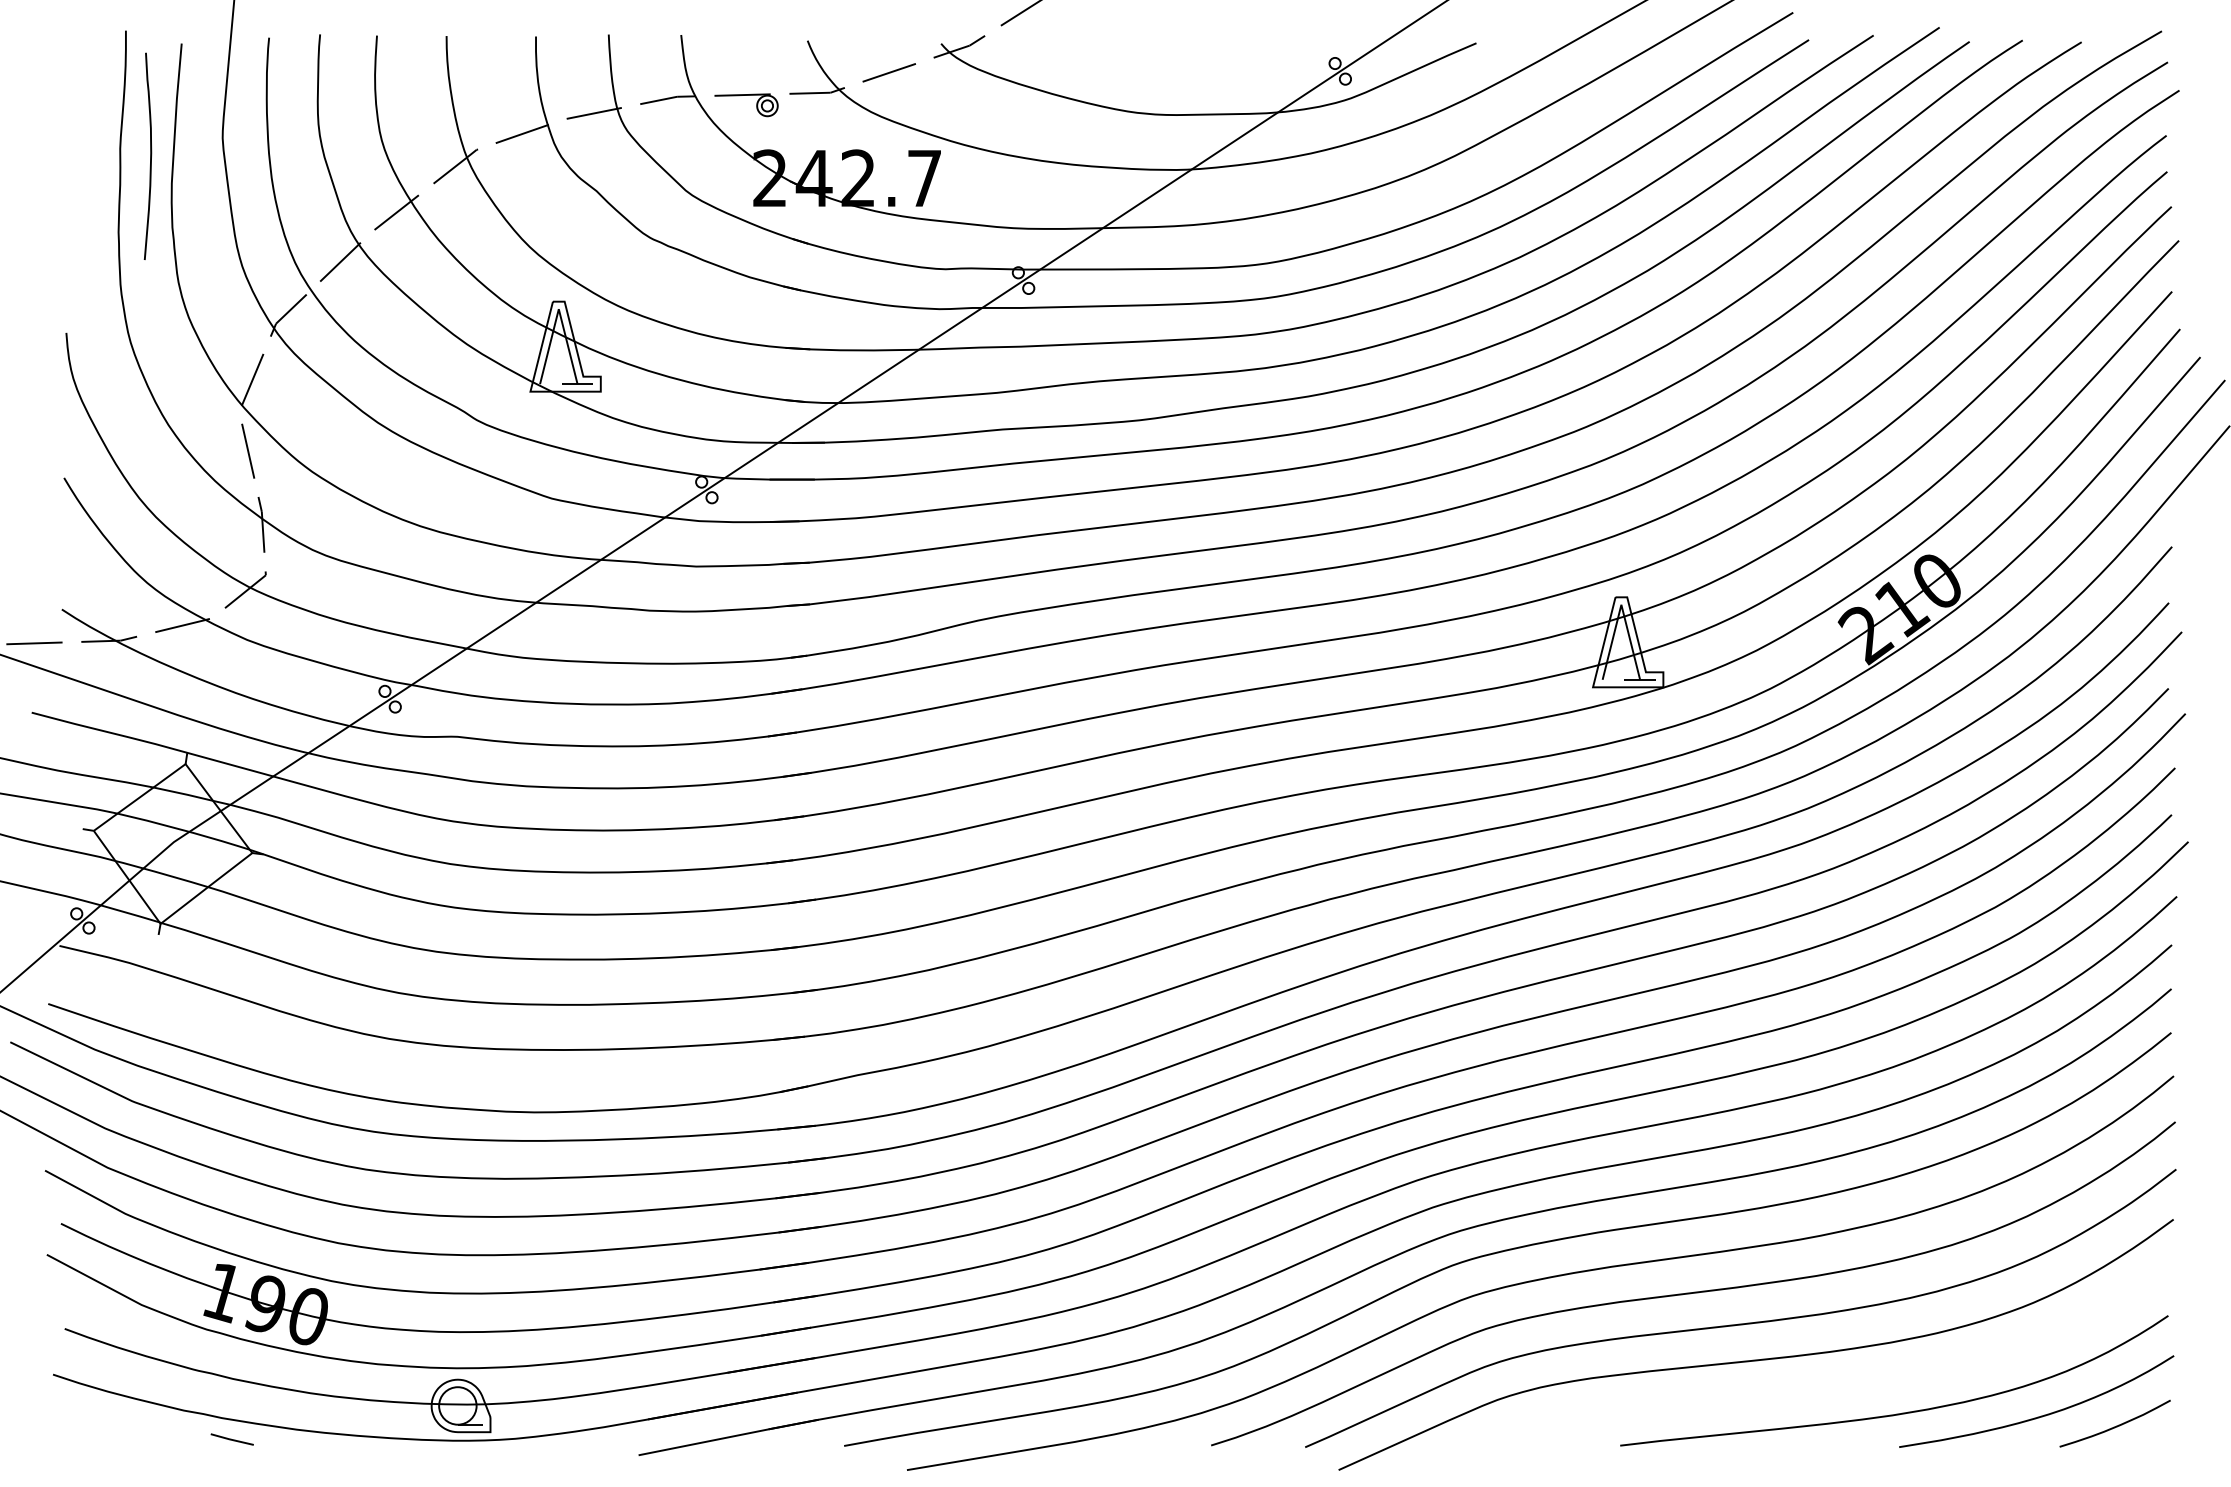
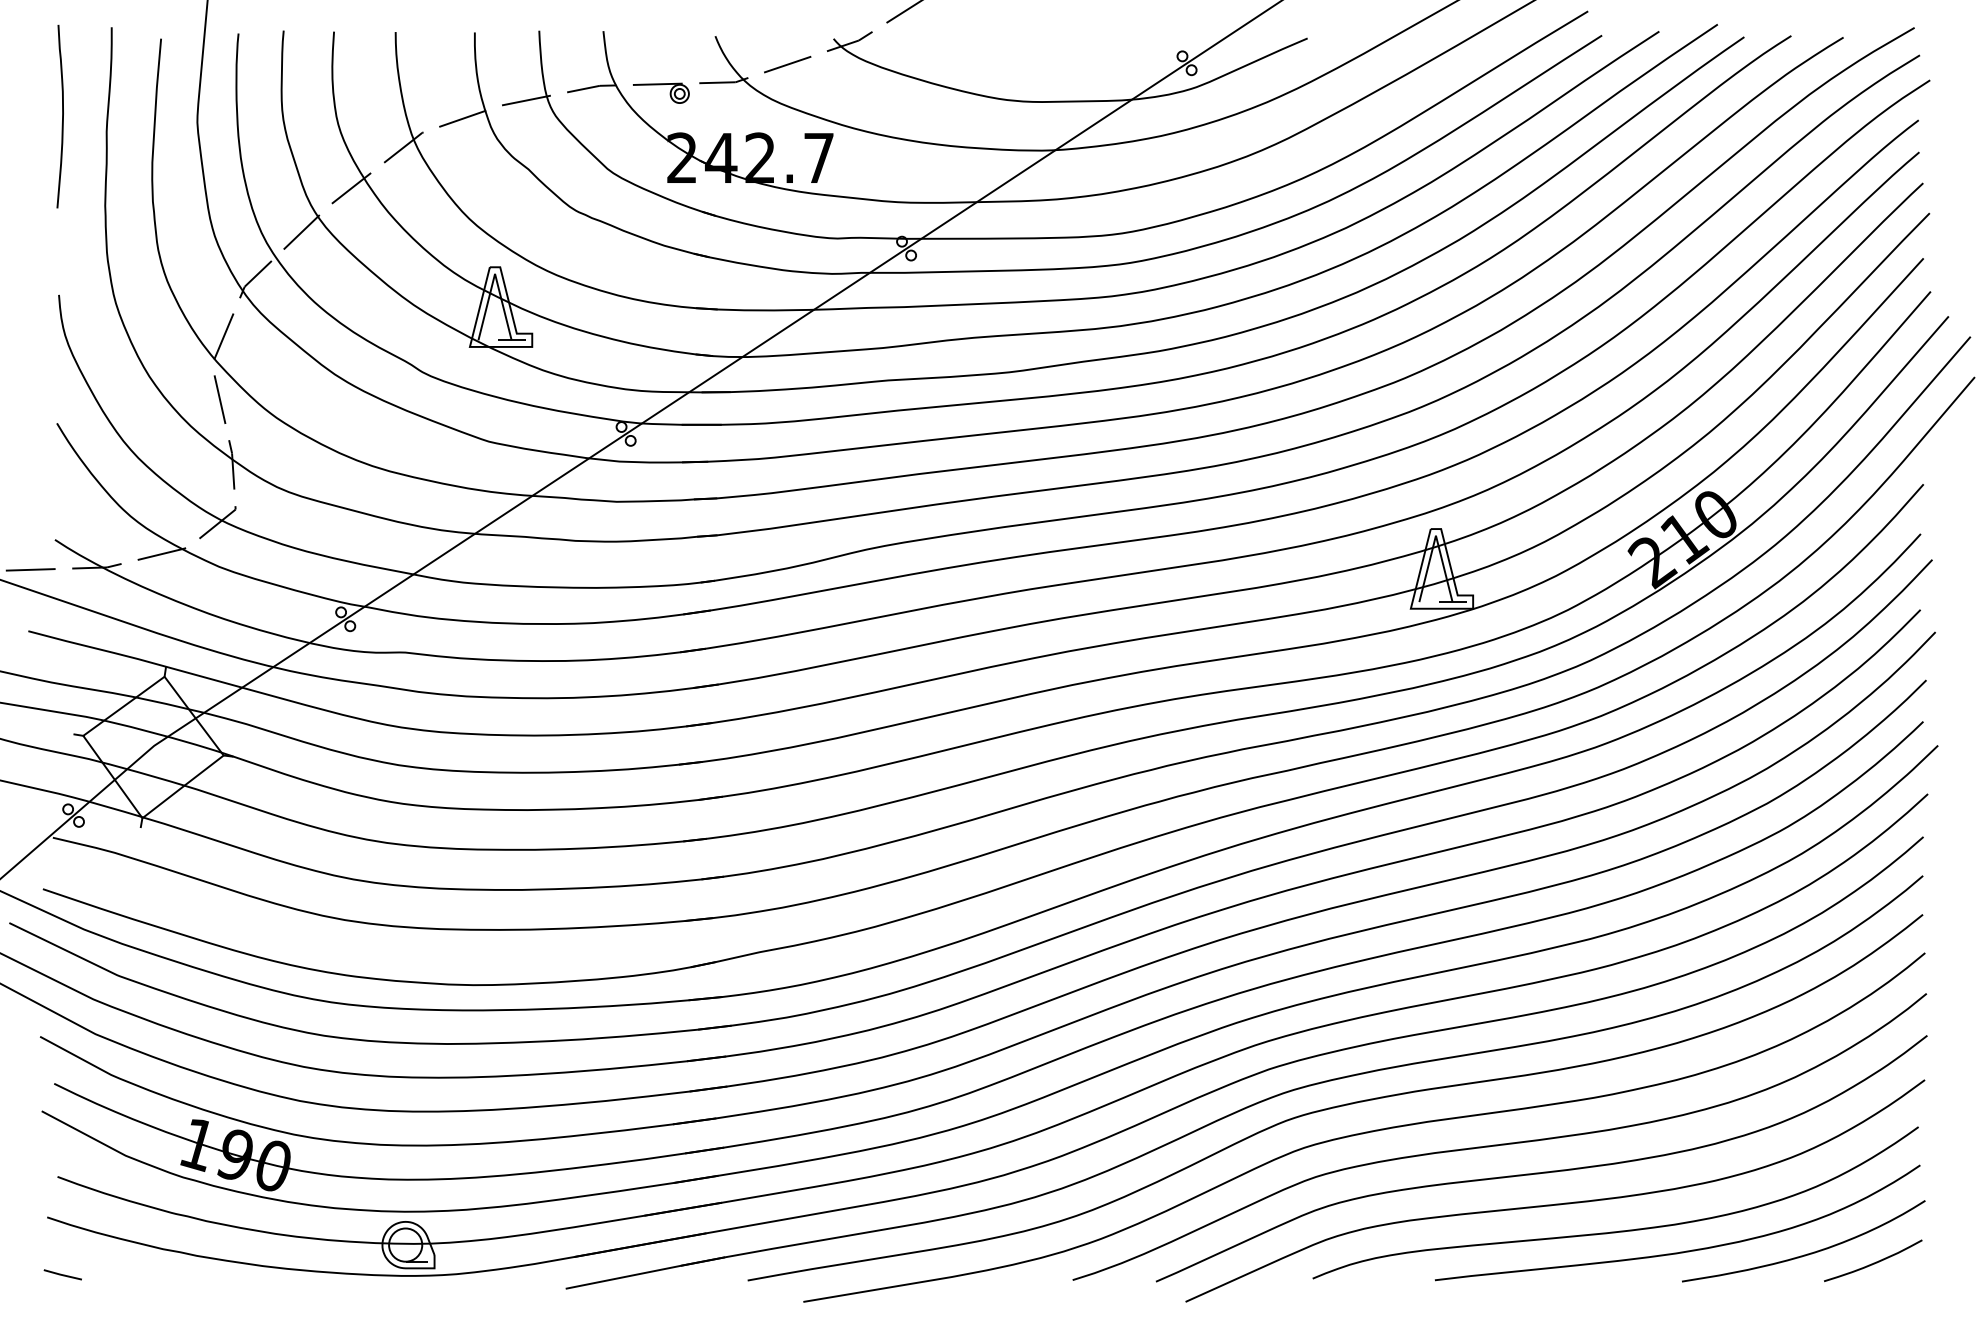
curve: (150, 156) -> (62, 116), moved
curve: (1828, 1389) -> (1619, 1230), added
line: (231, 1439) -> (62, 1274), moved

